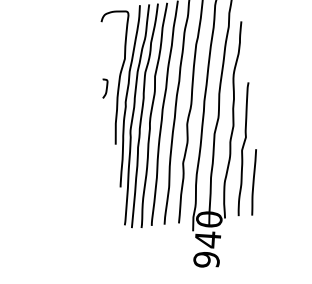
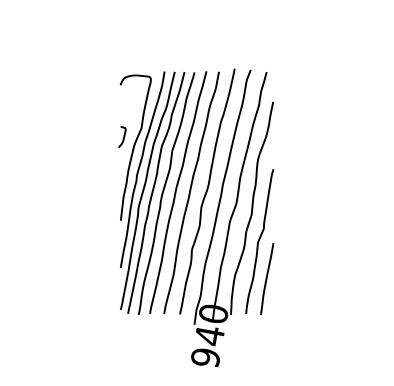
curve: (106, 87) -> (123, 136), moved

